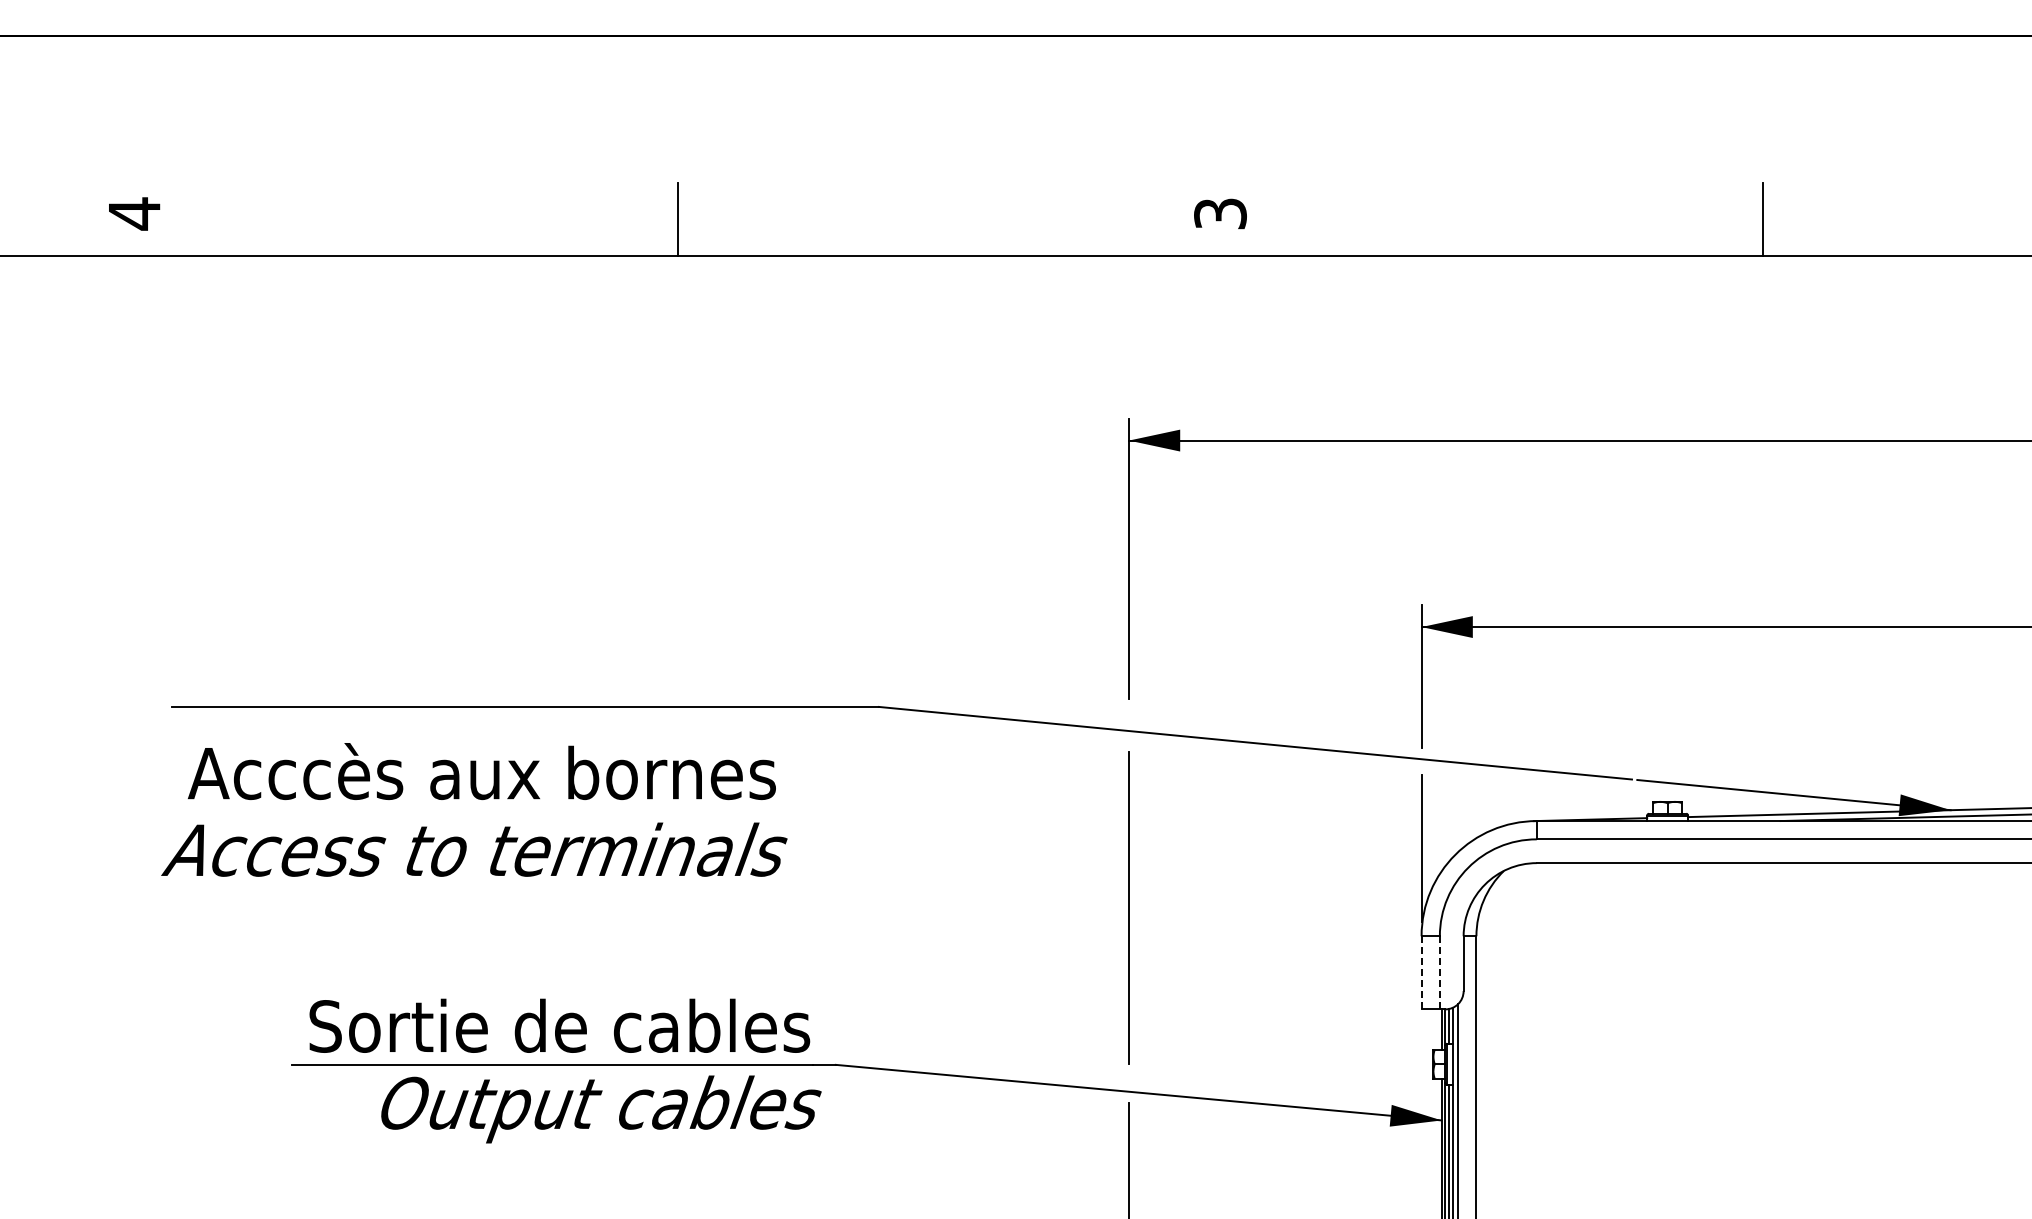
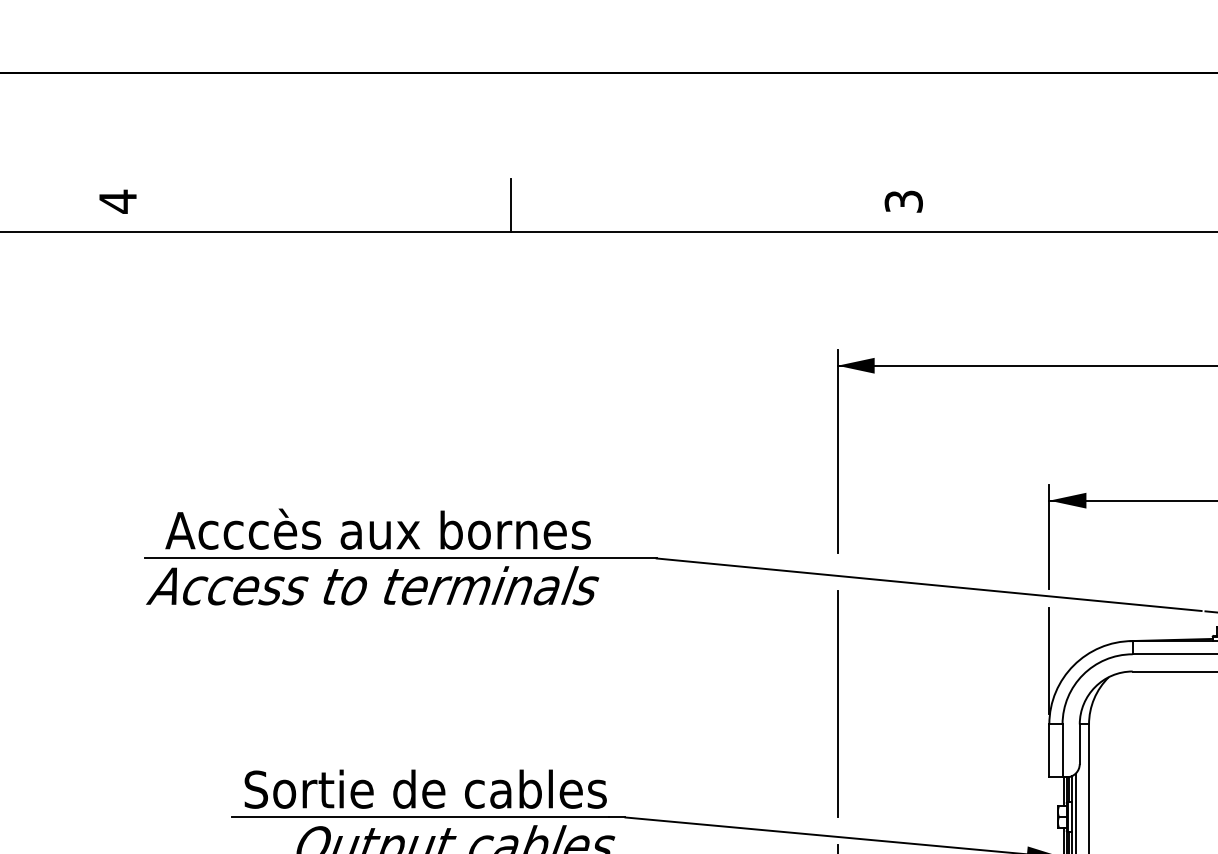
text: (474, 809) -> (372, 556), moved
line: (1421, 972) -> (1049, 750), dashed -> solid
line: (1439, 972) -> (1062, 750), dashed -> solid

